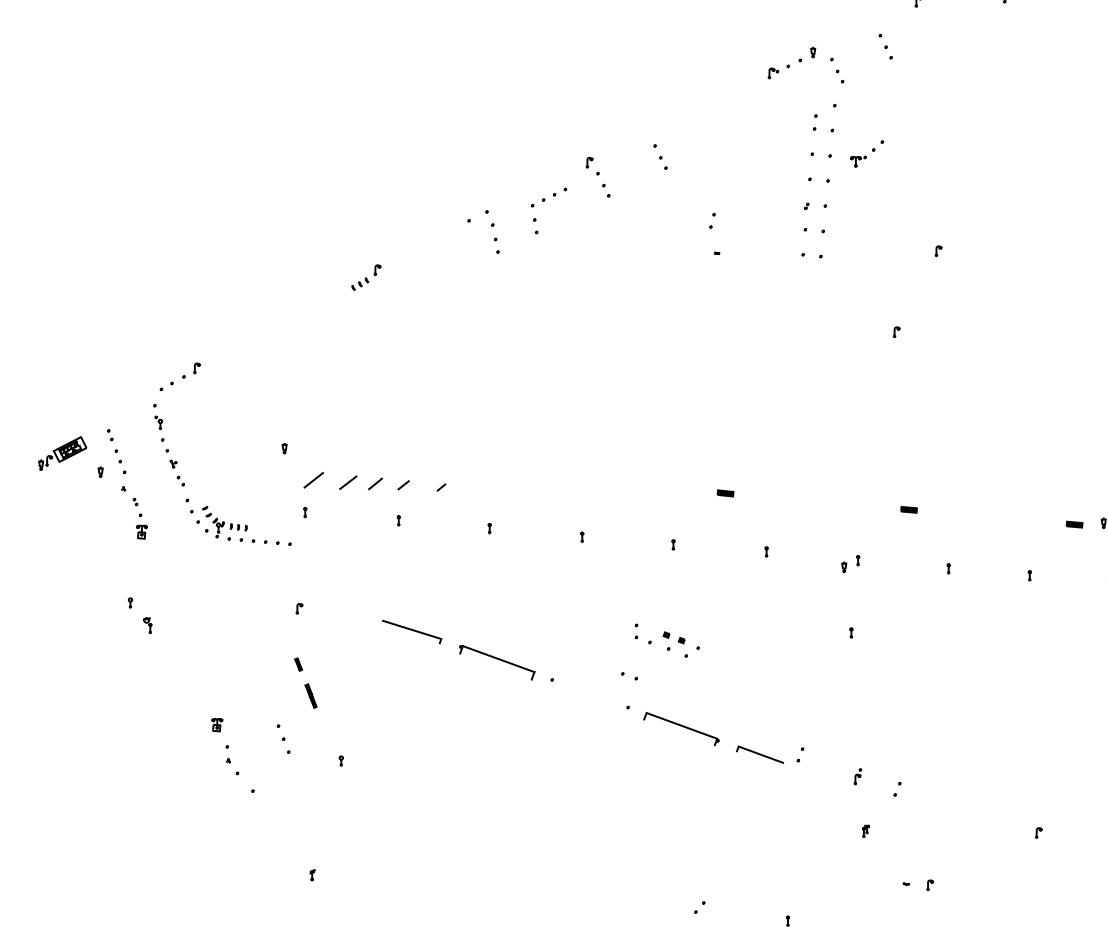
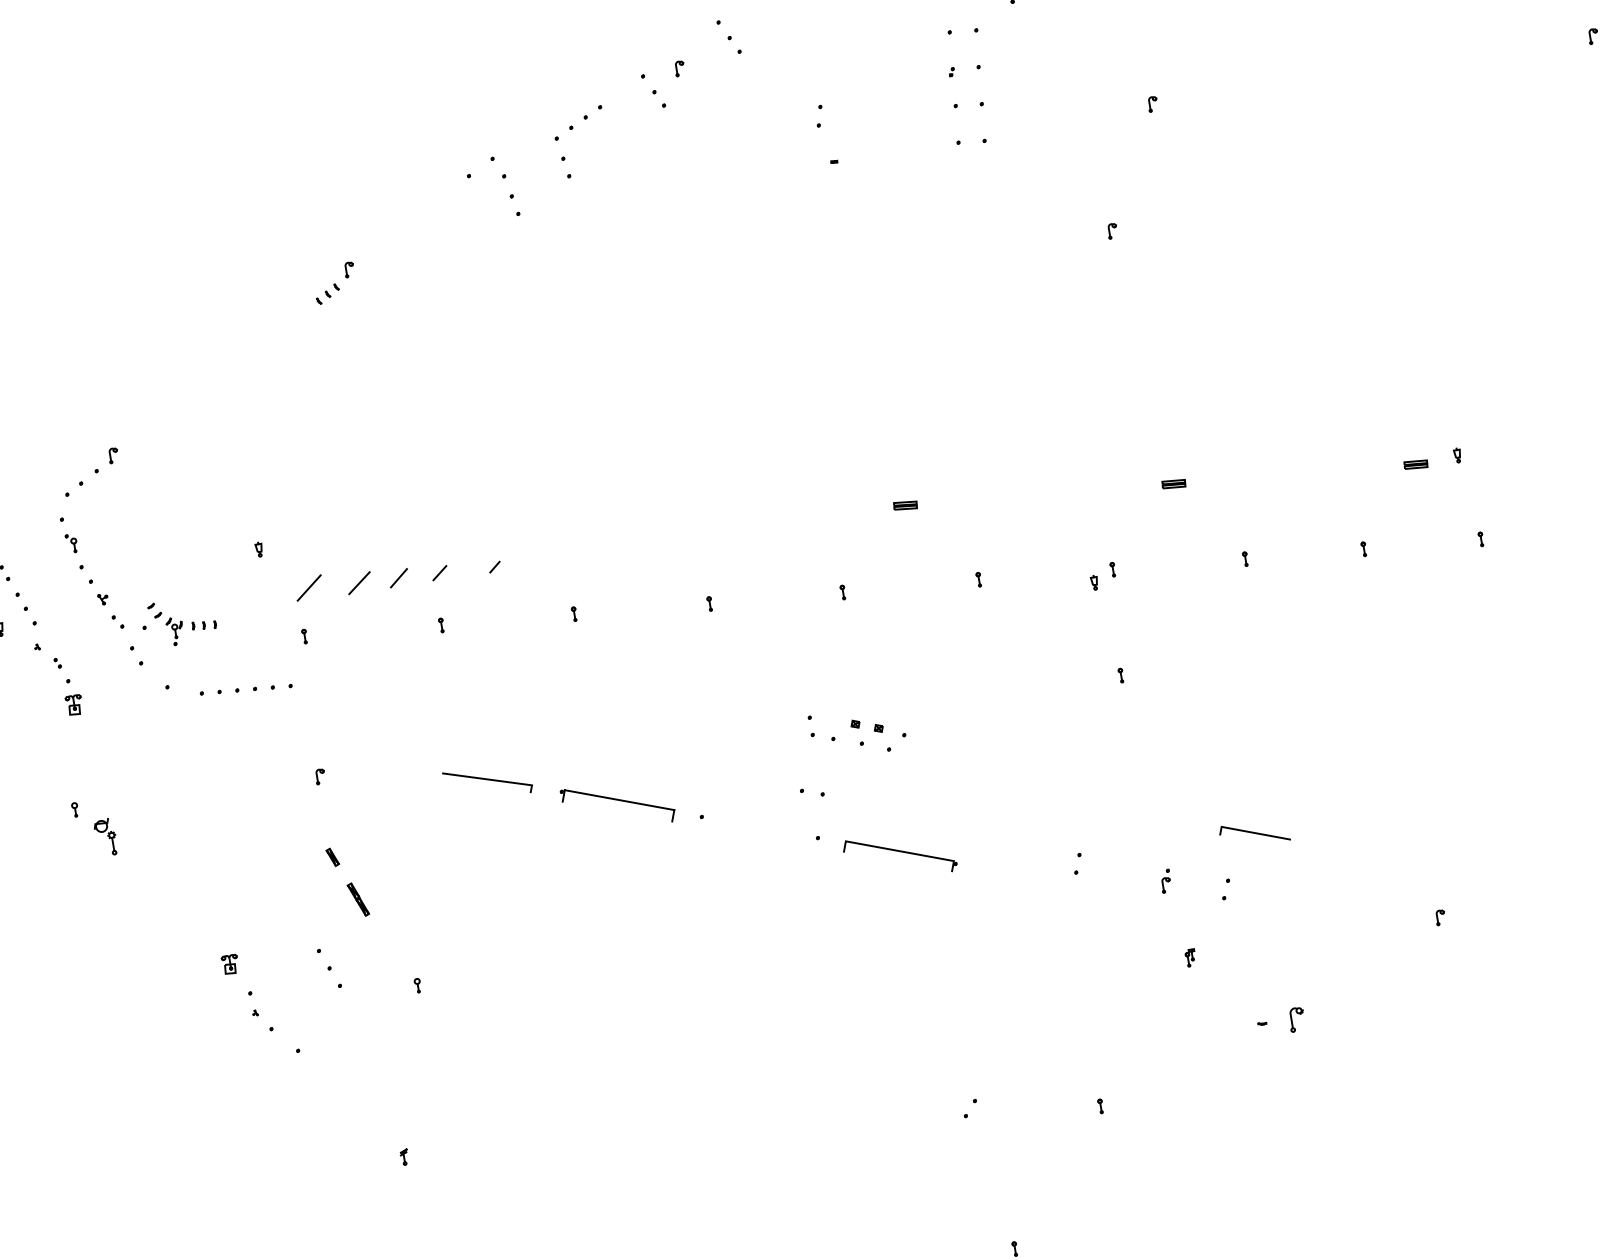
part: (589, 162) -> (679, 68), moved
part: (221, 522) -> (178, 622), moved
part: (147, 625) -> (105, 838), size x1.6
line: (760, 754) -> (1254, 832), moved
part: (930, 885) -> (1297, 1019), size x1.6

